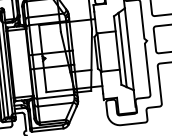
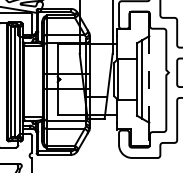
line: (129, 49) -> (149, 79), solid -> dashed

